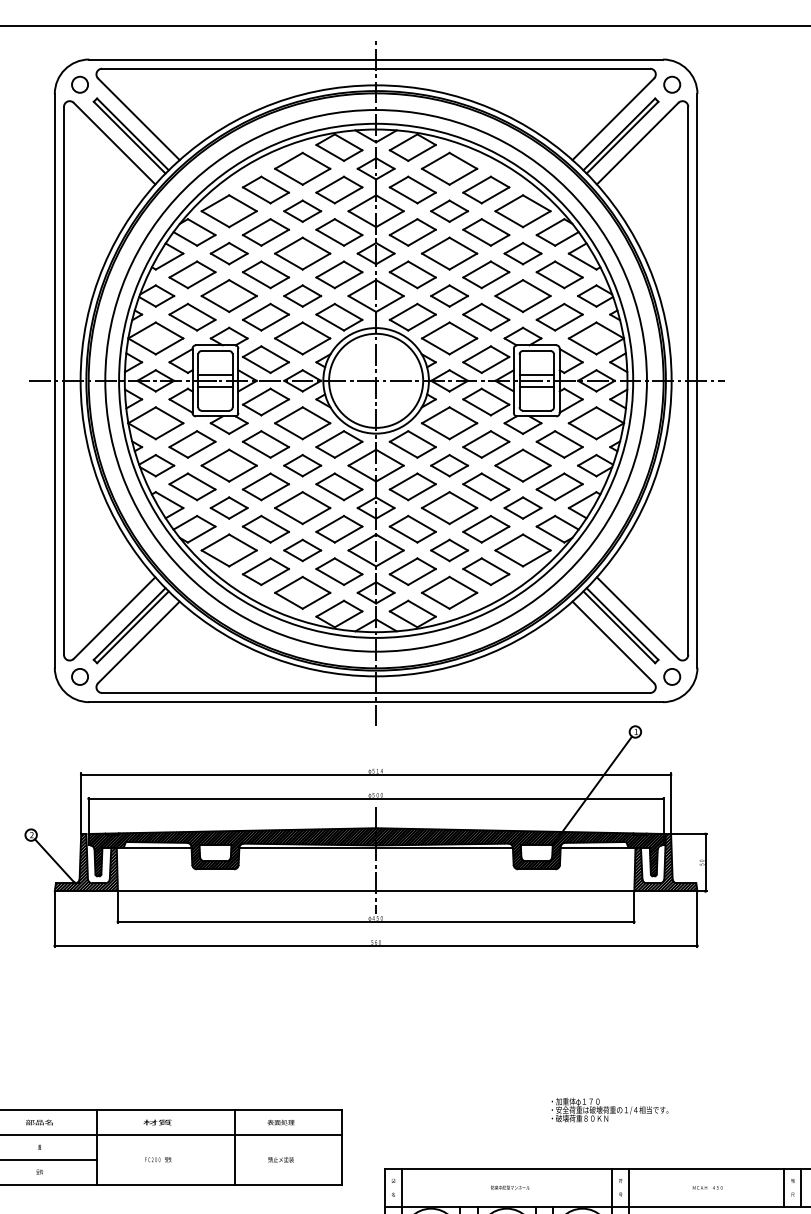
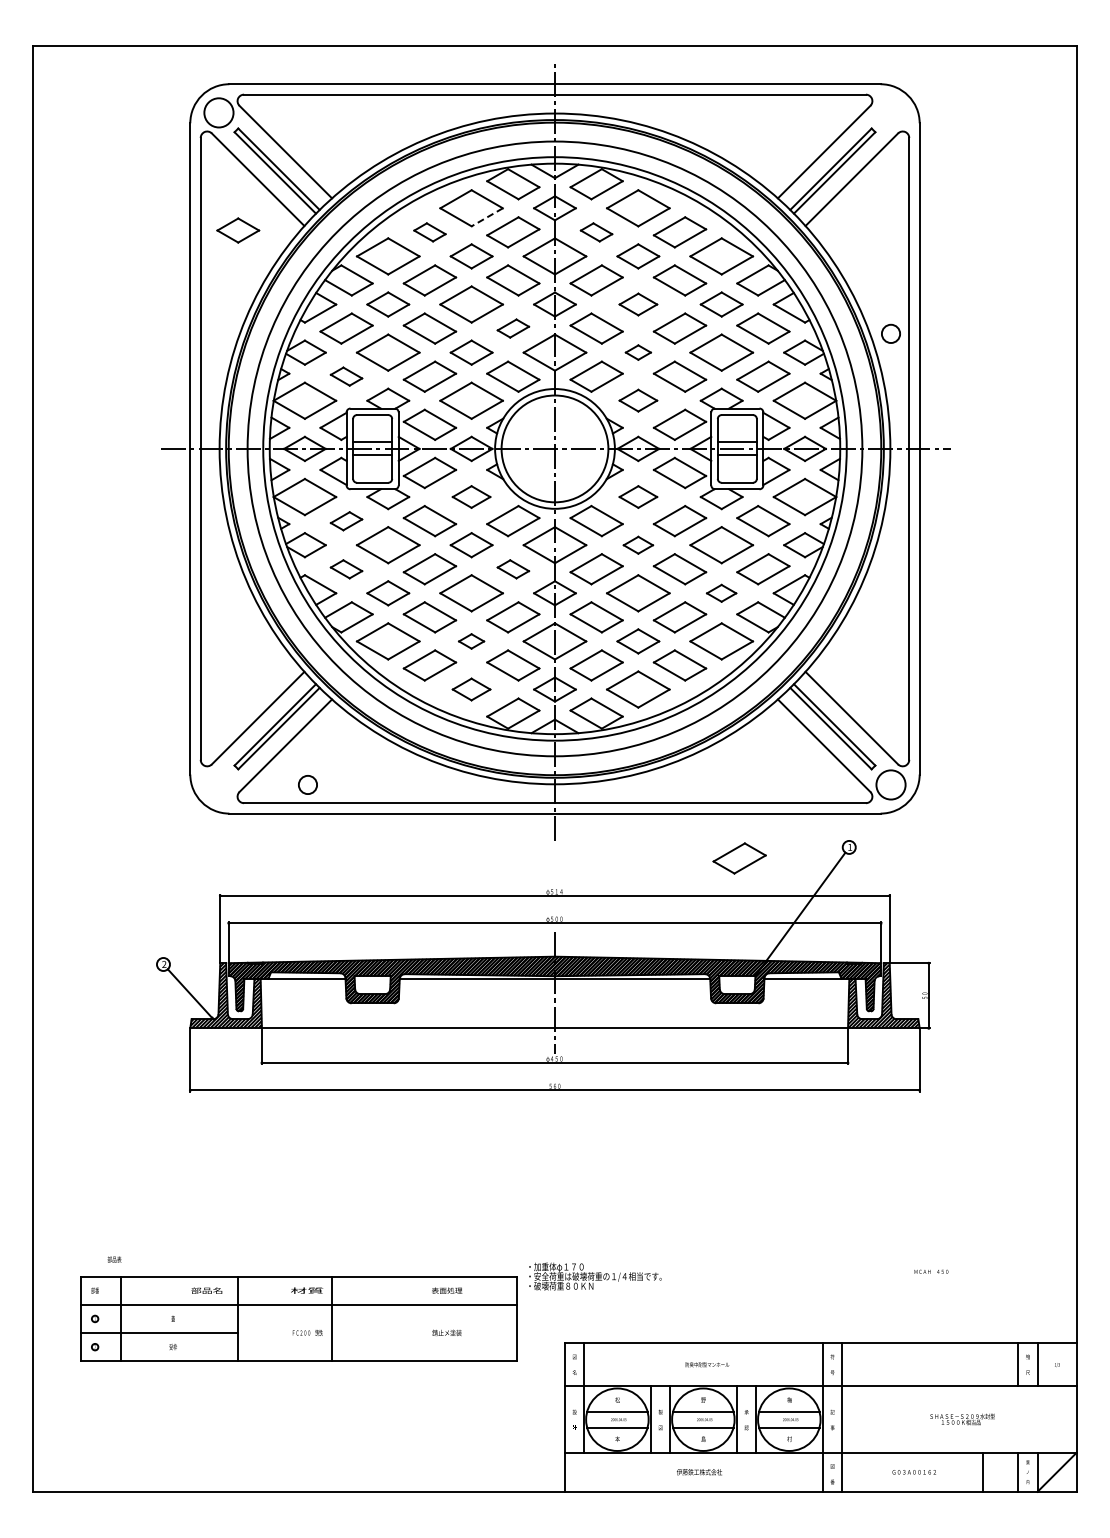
circle: (79, 84) -> (218, 112), size x1.6
circle: (671, 84) -> (890, 333), moved
line: (315, 176) -> (486, 217), solid -> dashed
part: (97, 188) -> (238, 230), added
part: (265, 190) -> (429, 232), size x0.6
part: (412, 190) -> (596, 232), size x0.6
part: (449, 253) -> (638, 304), size x0.6
part: (339, 274) -> (513, 328), size x0.6
part: (449, 295) -> (638, 352), size x0.6
part: (192, 317) -> (346, 376), size x0.6
part: (449, 338) -> (638, 400), size x0.6
part: (302, 422) -> (471, 496), size x0.6
part: (449, 422) -> (638, 496), size x0.6
part: (192, 444) -> (346, 521), size x0.6
part: (449, 465) -> (638, 545), size x0.7
part: (192, 487) -> (346, 569), size x0.6
part: (339, 487) -> (513, 569), size x0.6
part: (522, 508) -> (721, 593), size x0.7
part: (302, 550) -> (471, 641), size x0.6
part: (302, 592) -> (471, 689), size x0.6
circle: (79, 676) -> (307, 784), moved
circle: (671, 676) -> (890, 784), size x1.6
part: (538, 741) -> (739, 858), added
text: (610, 1110) -> (595, 1276), moved
text: (39, 1122) -> (206, 1290), moved
line: (234, 1147) -> (332, 1318), moved
text: (707, 1187) -> (931, 1271), moved

